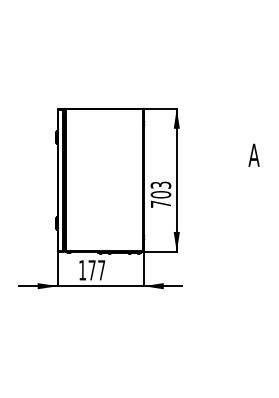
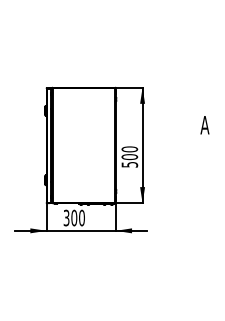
text: (160, 194) -> (129, 156), 703 -> 500
text: (92, 270) -> (74, 218), 177 -> 300

